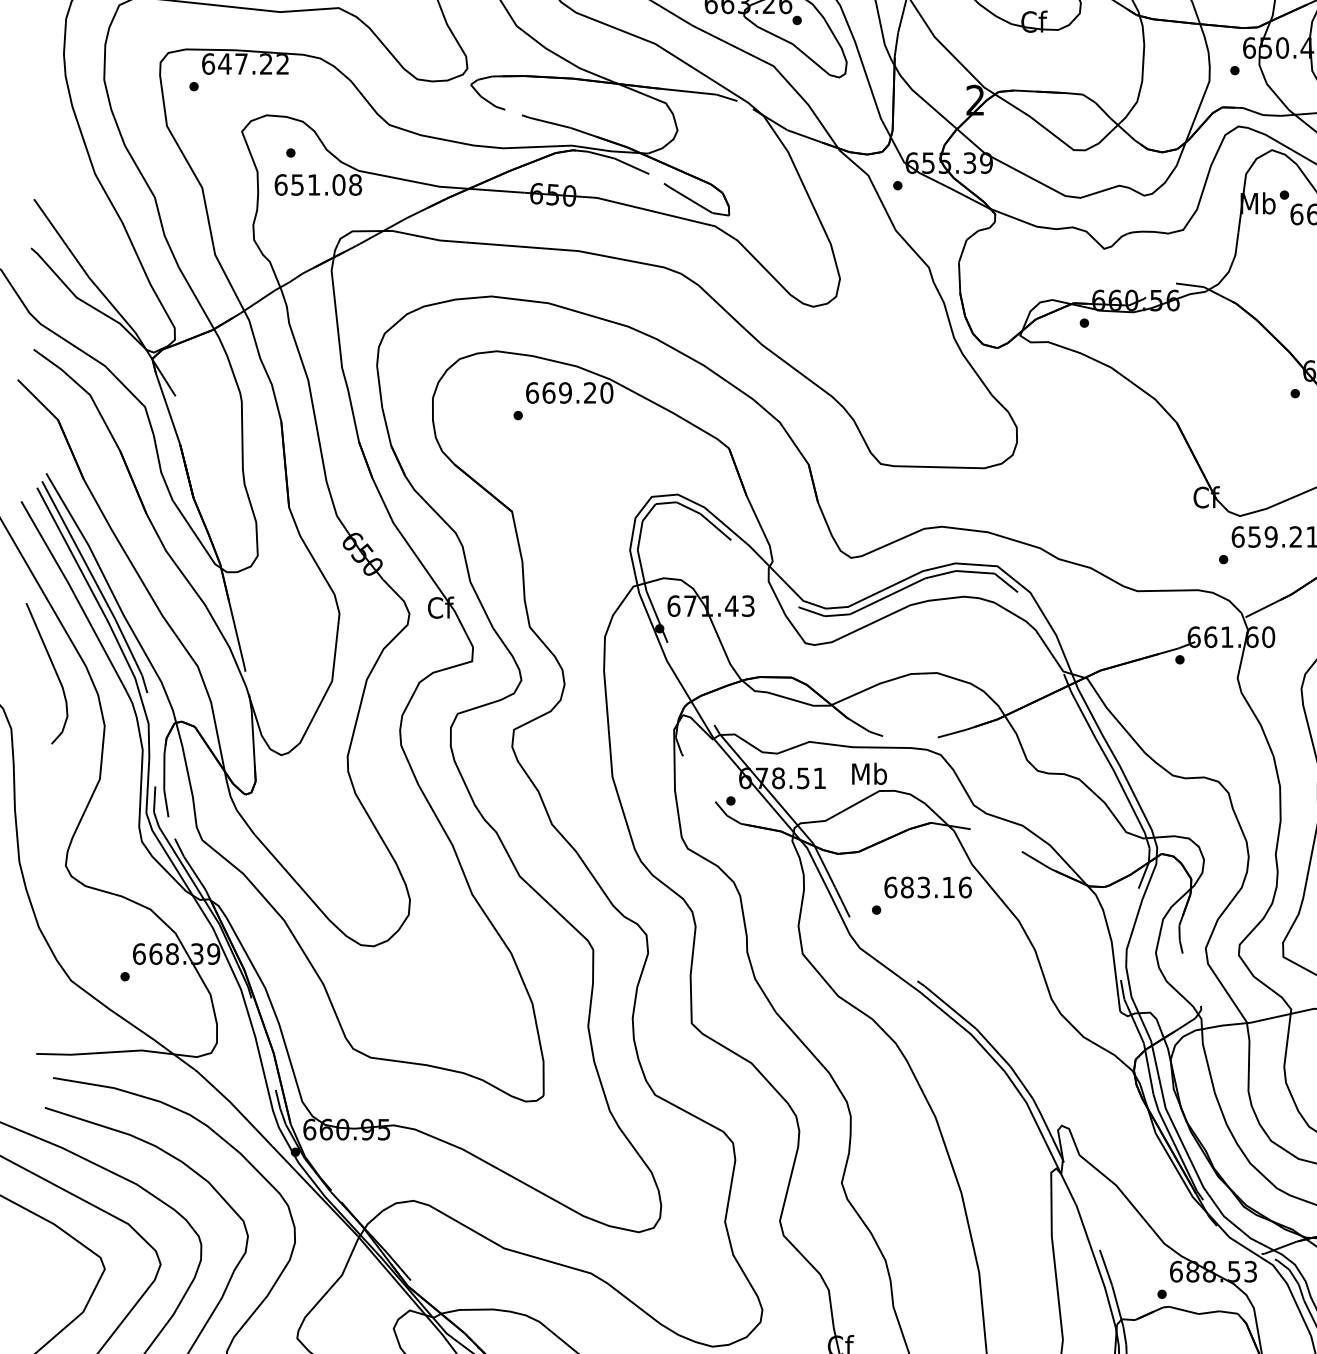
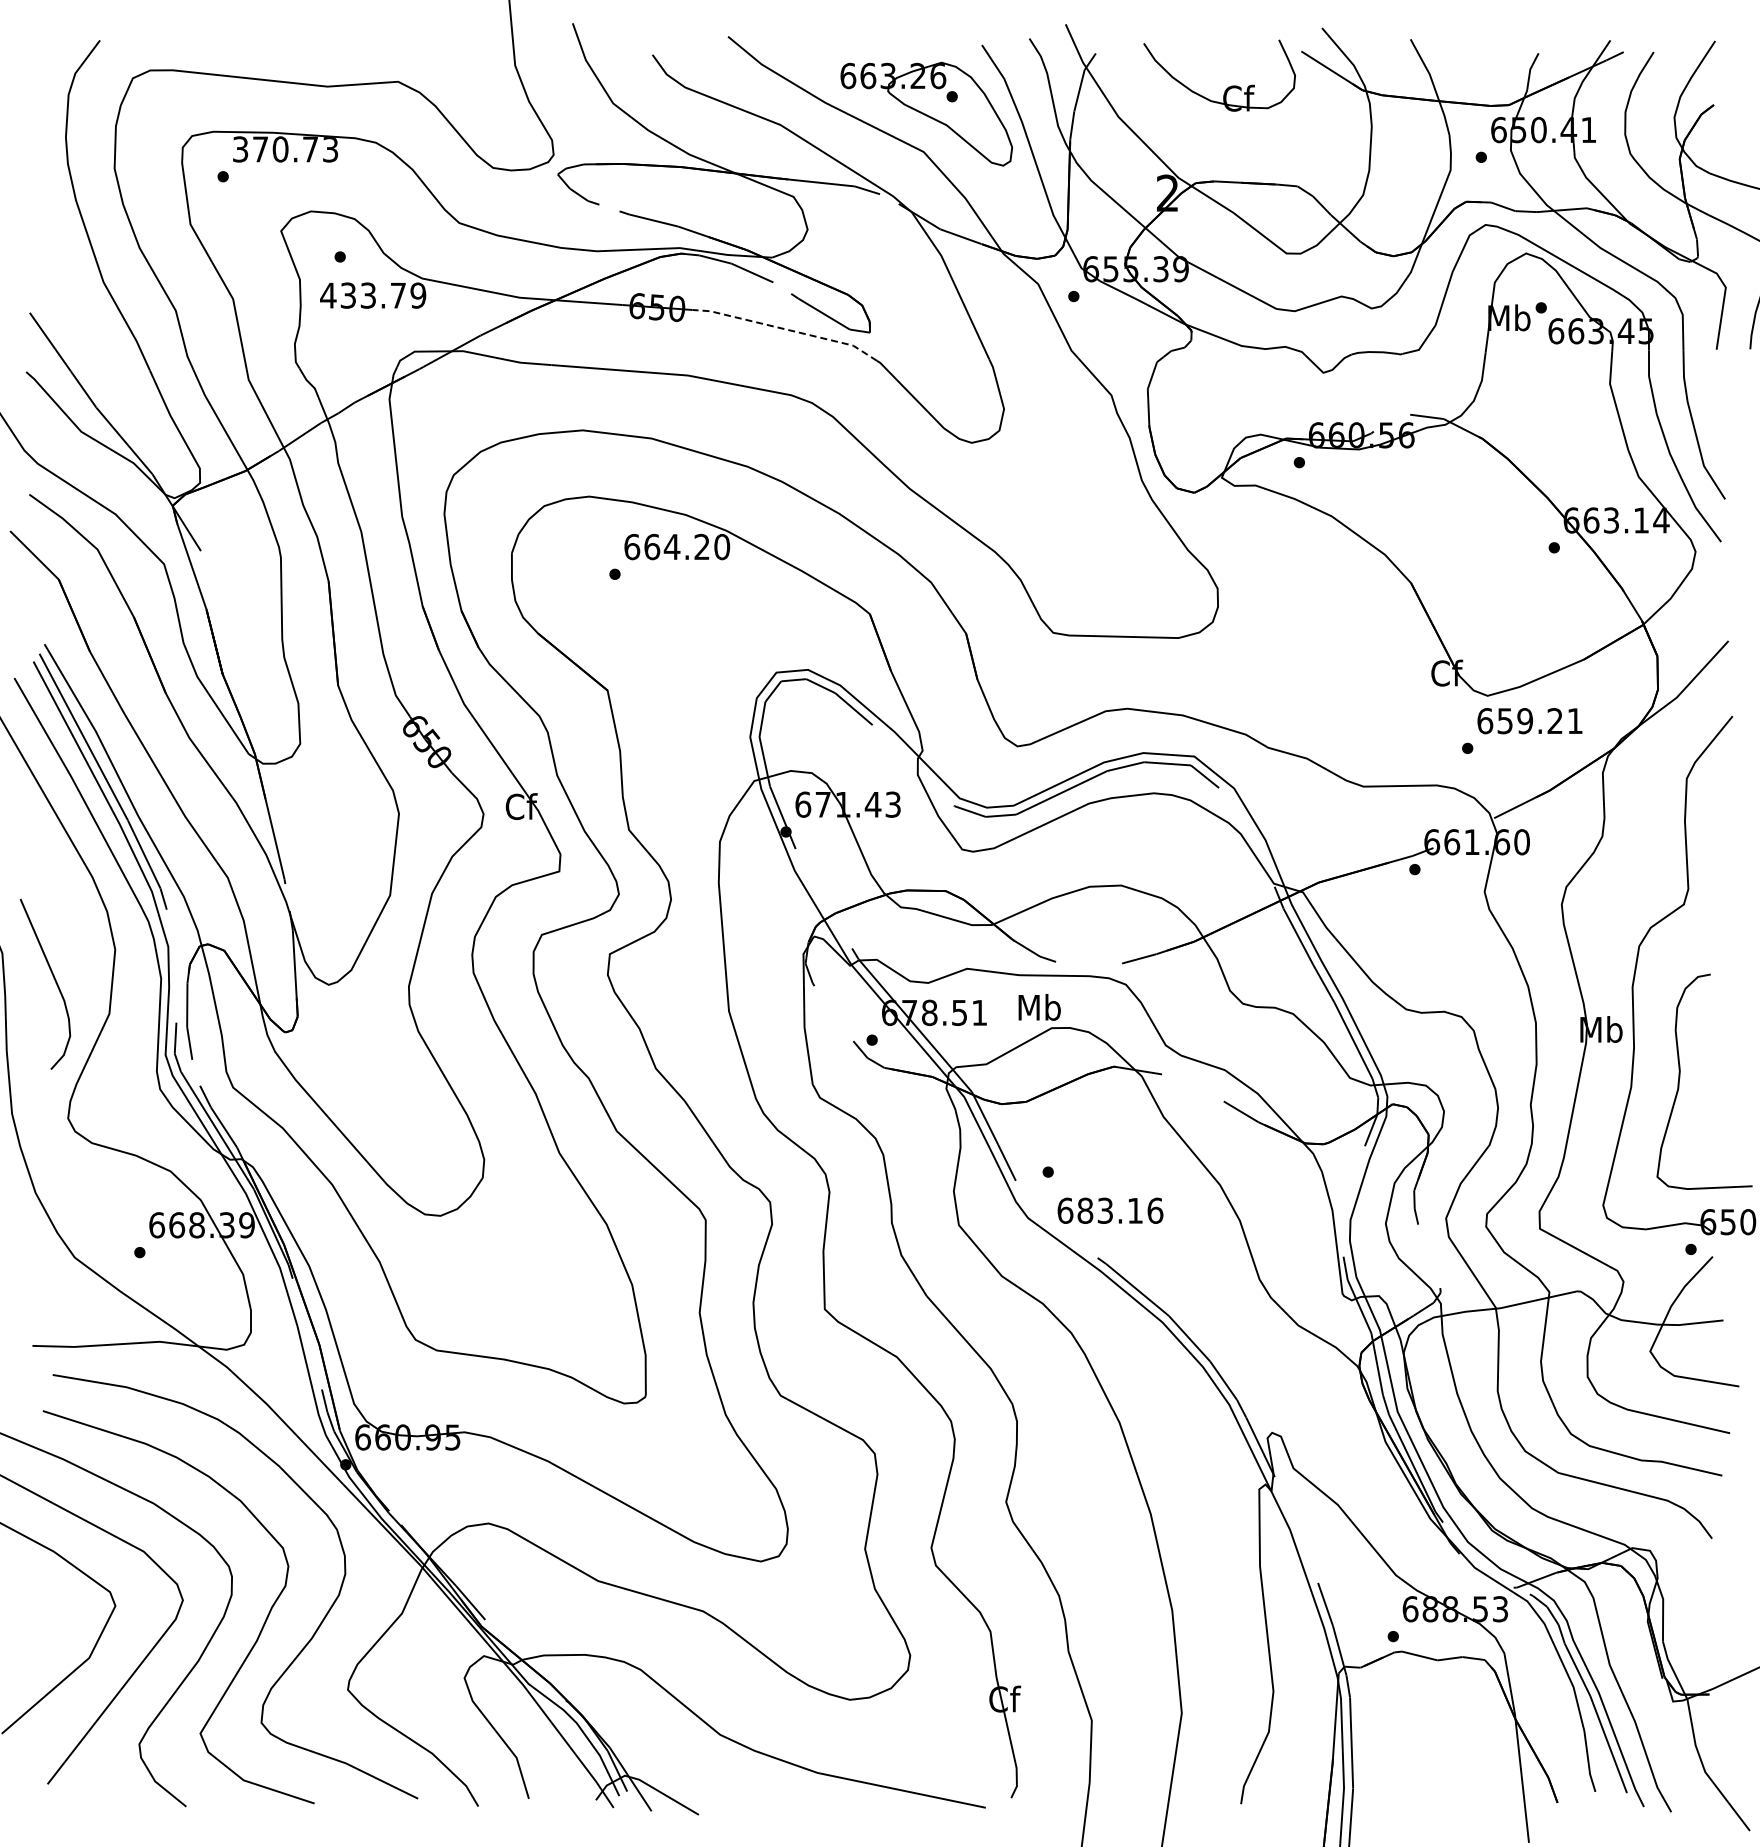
text: (245, 64) -> (285, 149), 647.22 -> 370.73
text: (318, 184) -> (373, 295), 651.08 -> 433.79
line: (660, 213) -> (787, 329), solid -> dashed
text: (564, 392) -> (671, 546), 669.20 -> 664.20
curve: (53, 668) -> (53, 978), moved
text: (928, 887) -> (1110, 1210), moved

